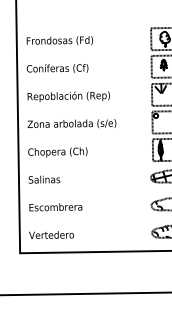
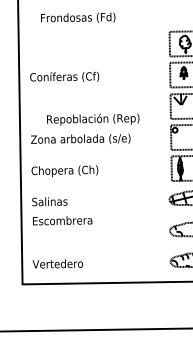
text: (60, 40) -> (78, 17), moved
text: (69, 96) -> (93, 119), moved
text: (55, 207) -> (62, 220), moved

